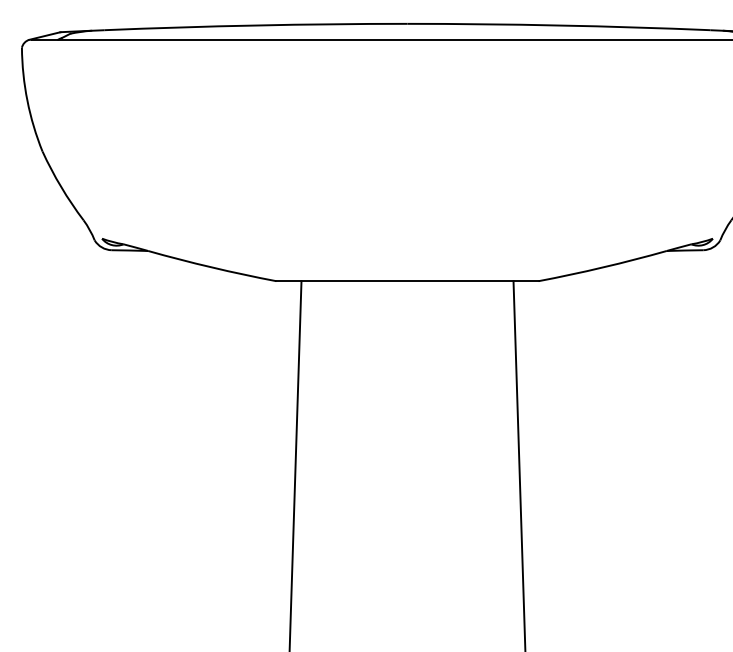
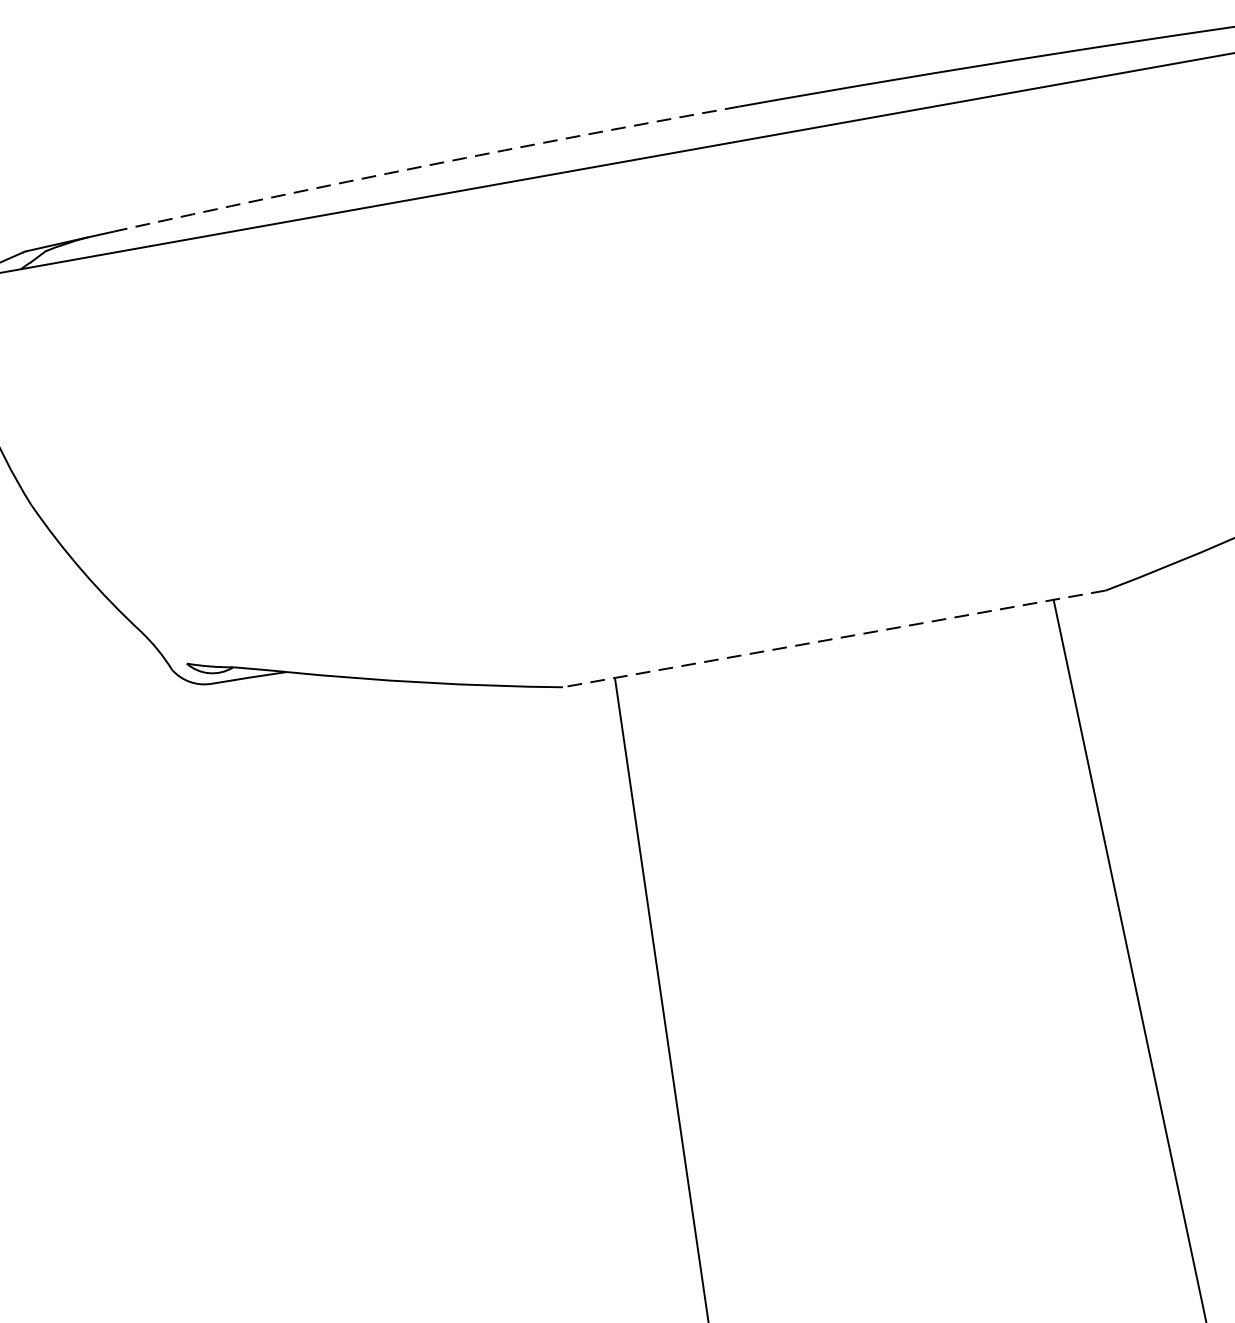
arc: (255, 25) -> (425, 165), solid -> dashed
line: (406, 281) -> (832, 639), solid -> dashed

